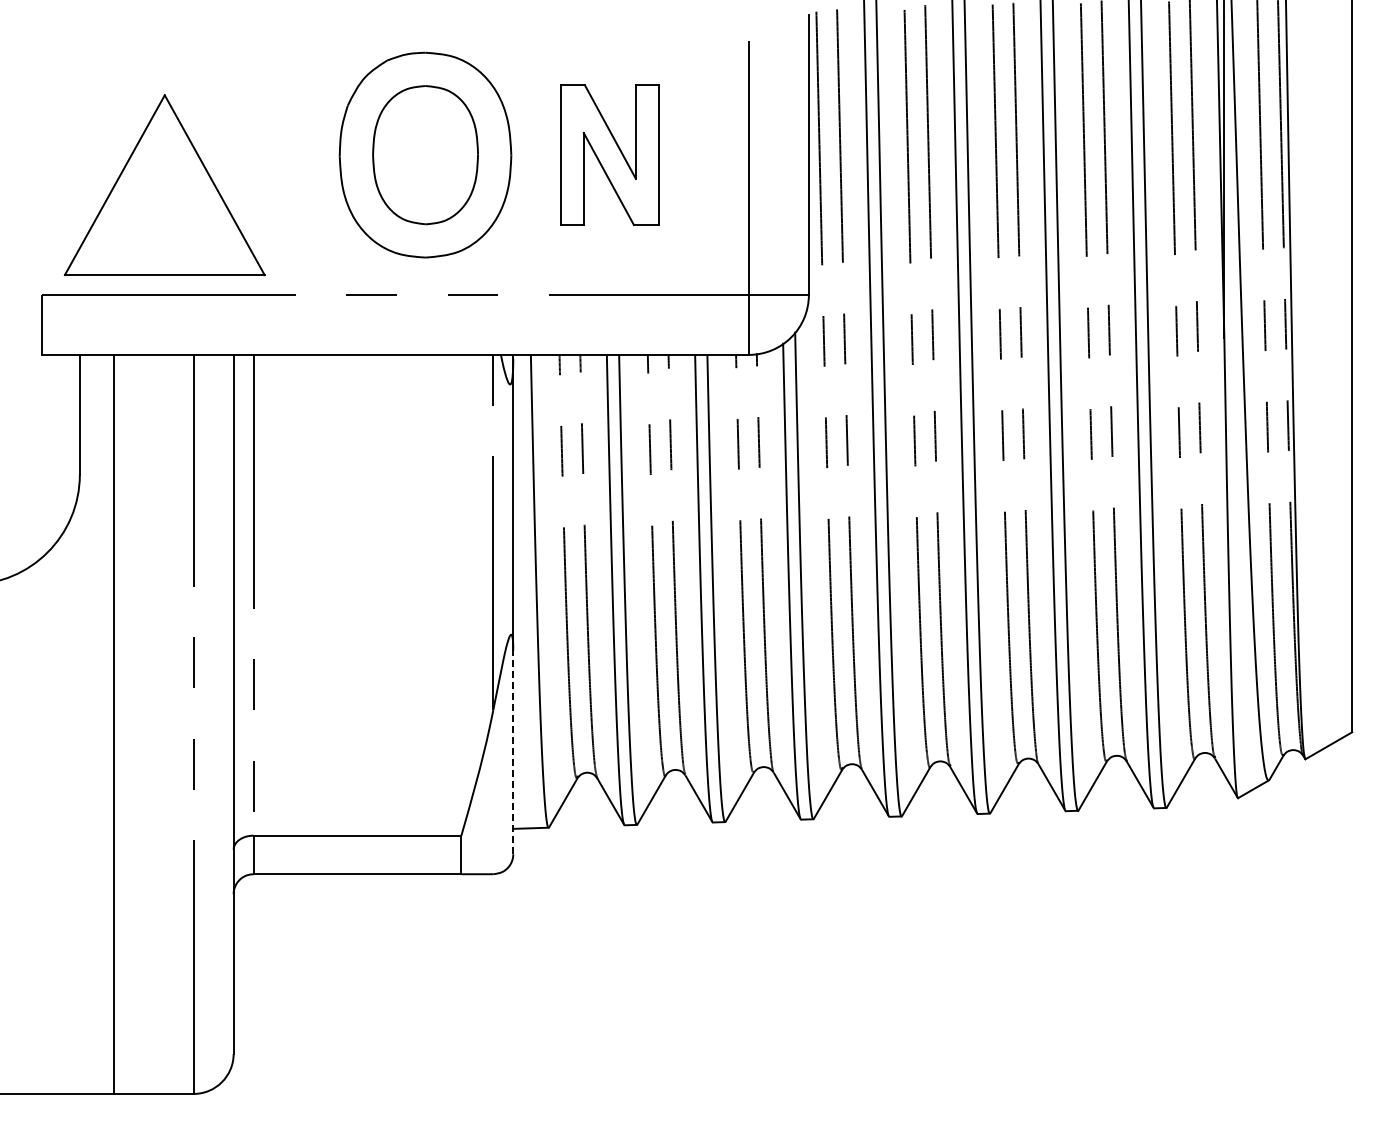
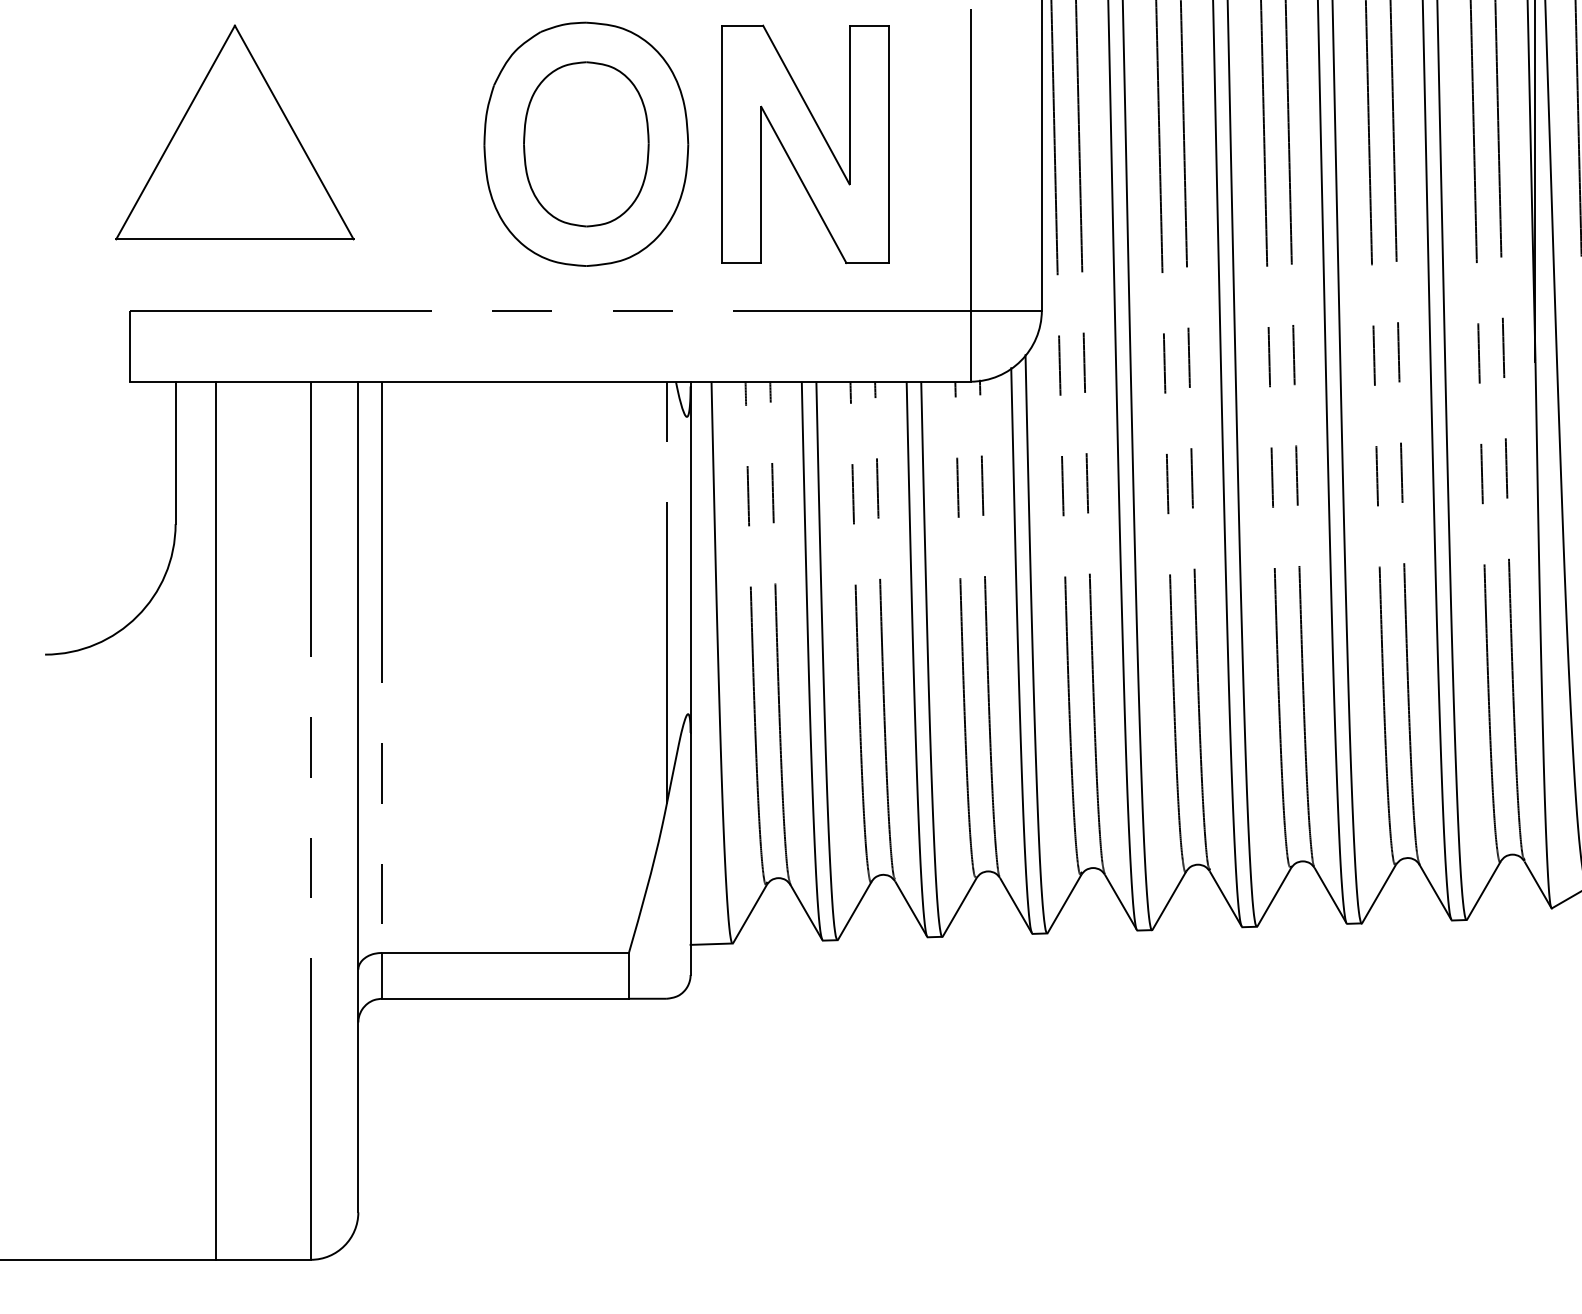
part: (609, 154) -> (804, 143), size x1.43
part: (164, 185) -> (234, 132), moved
line: (513, 752) -> (690, 854), dashed -> solid

